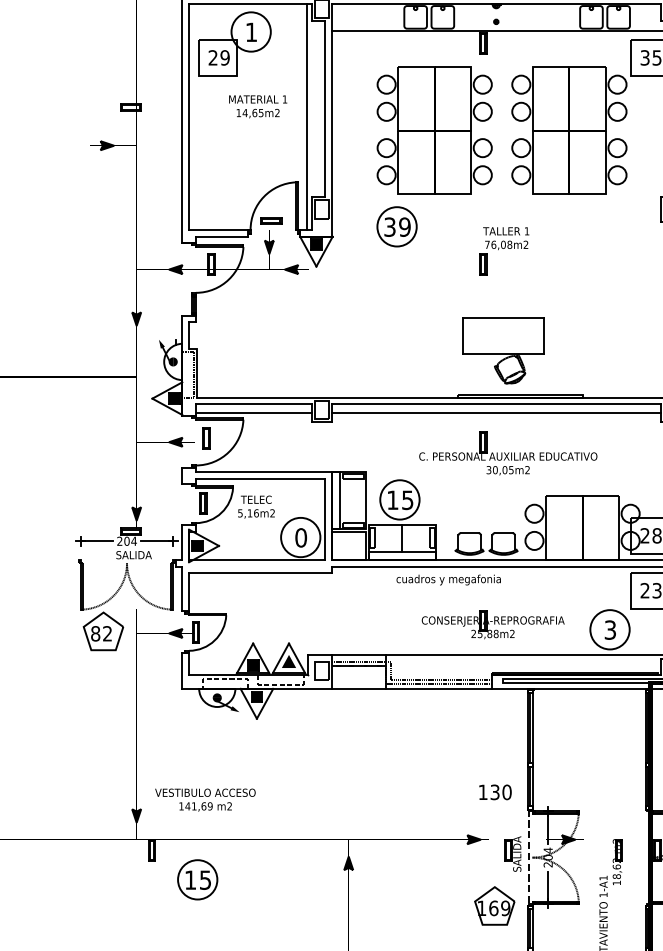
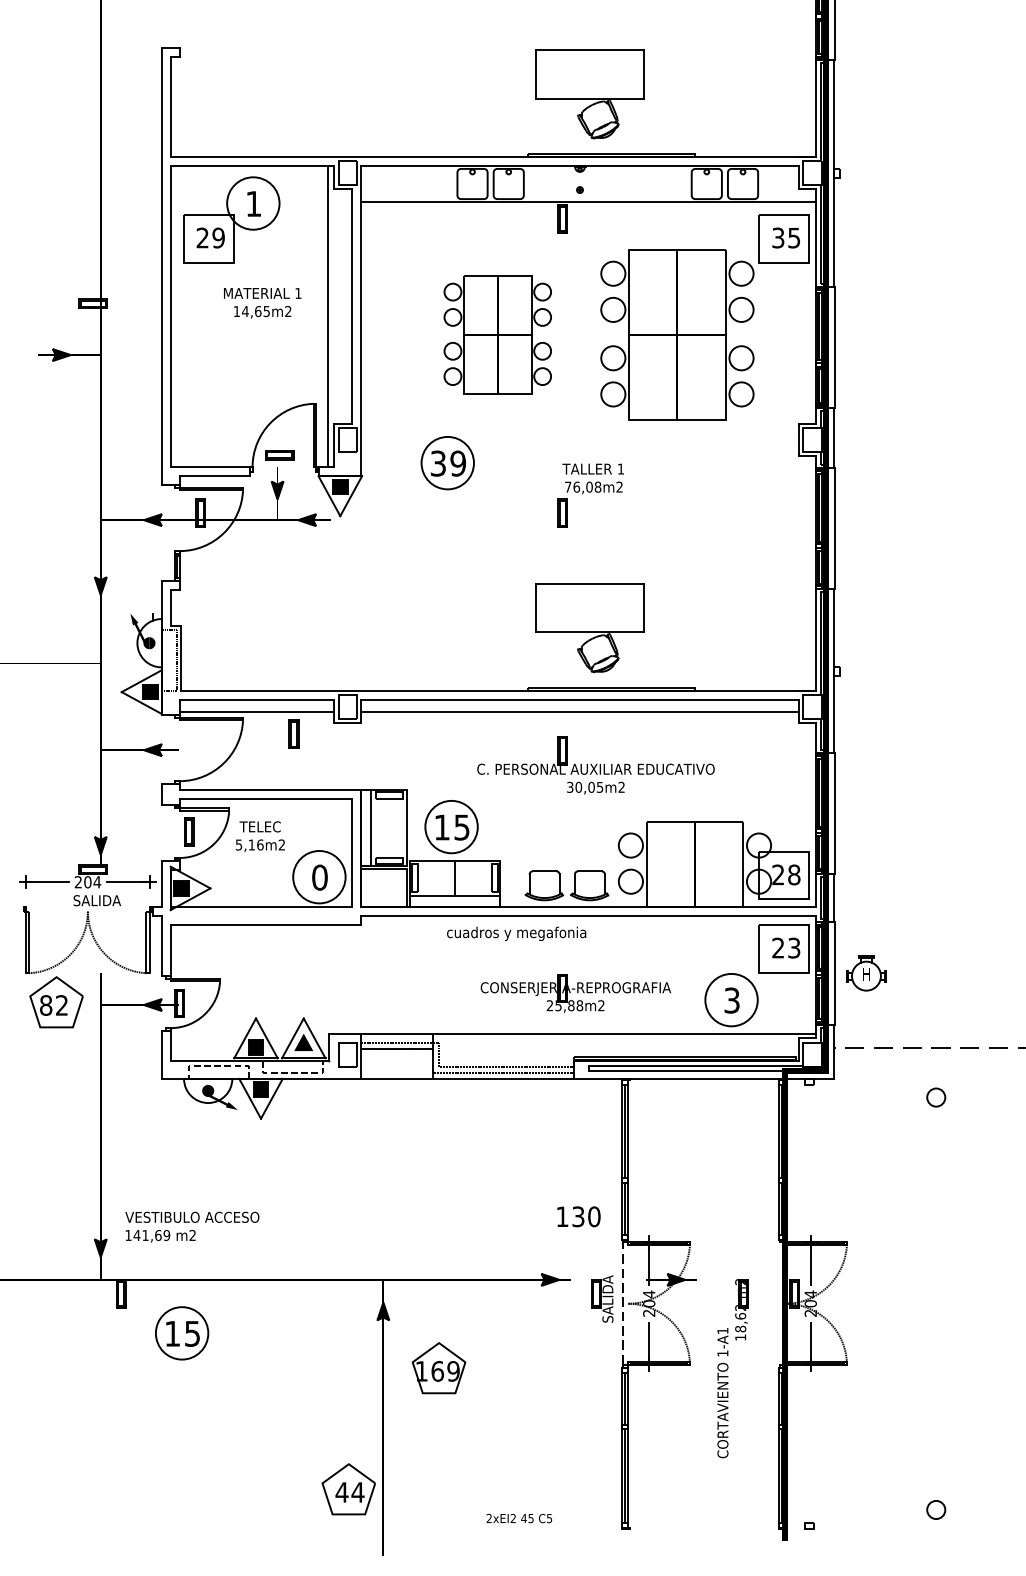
part: (434, 130) -> (497, 334), size x0.7
part: (206, 437) -> (293, 733), moved
text: (205, 807) -> (160, 1236), moved
part: (494, 906) -> (438, 1368), moved

